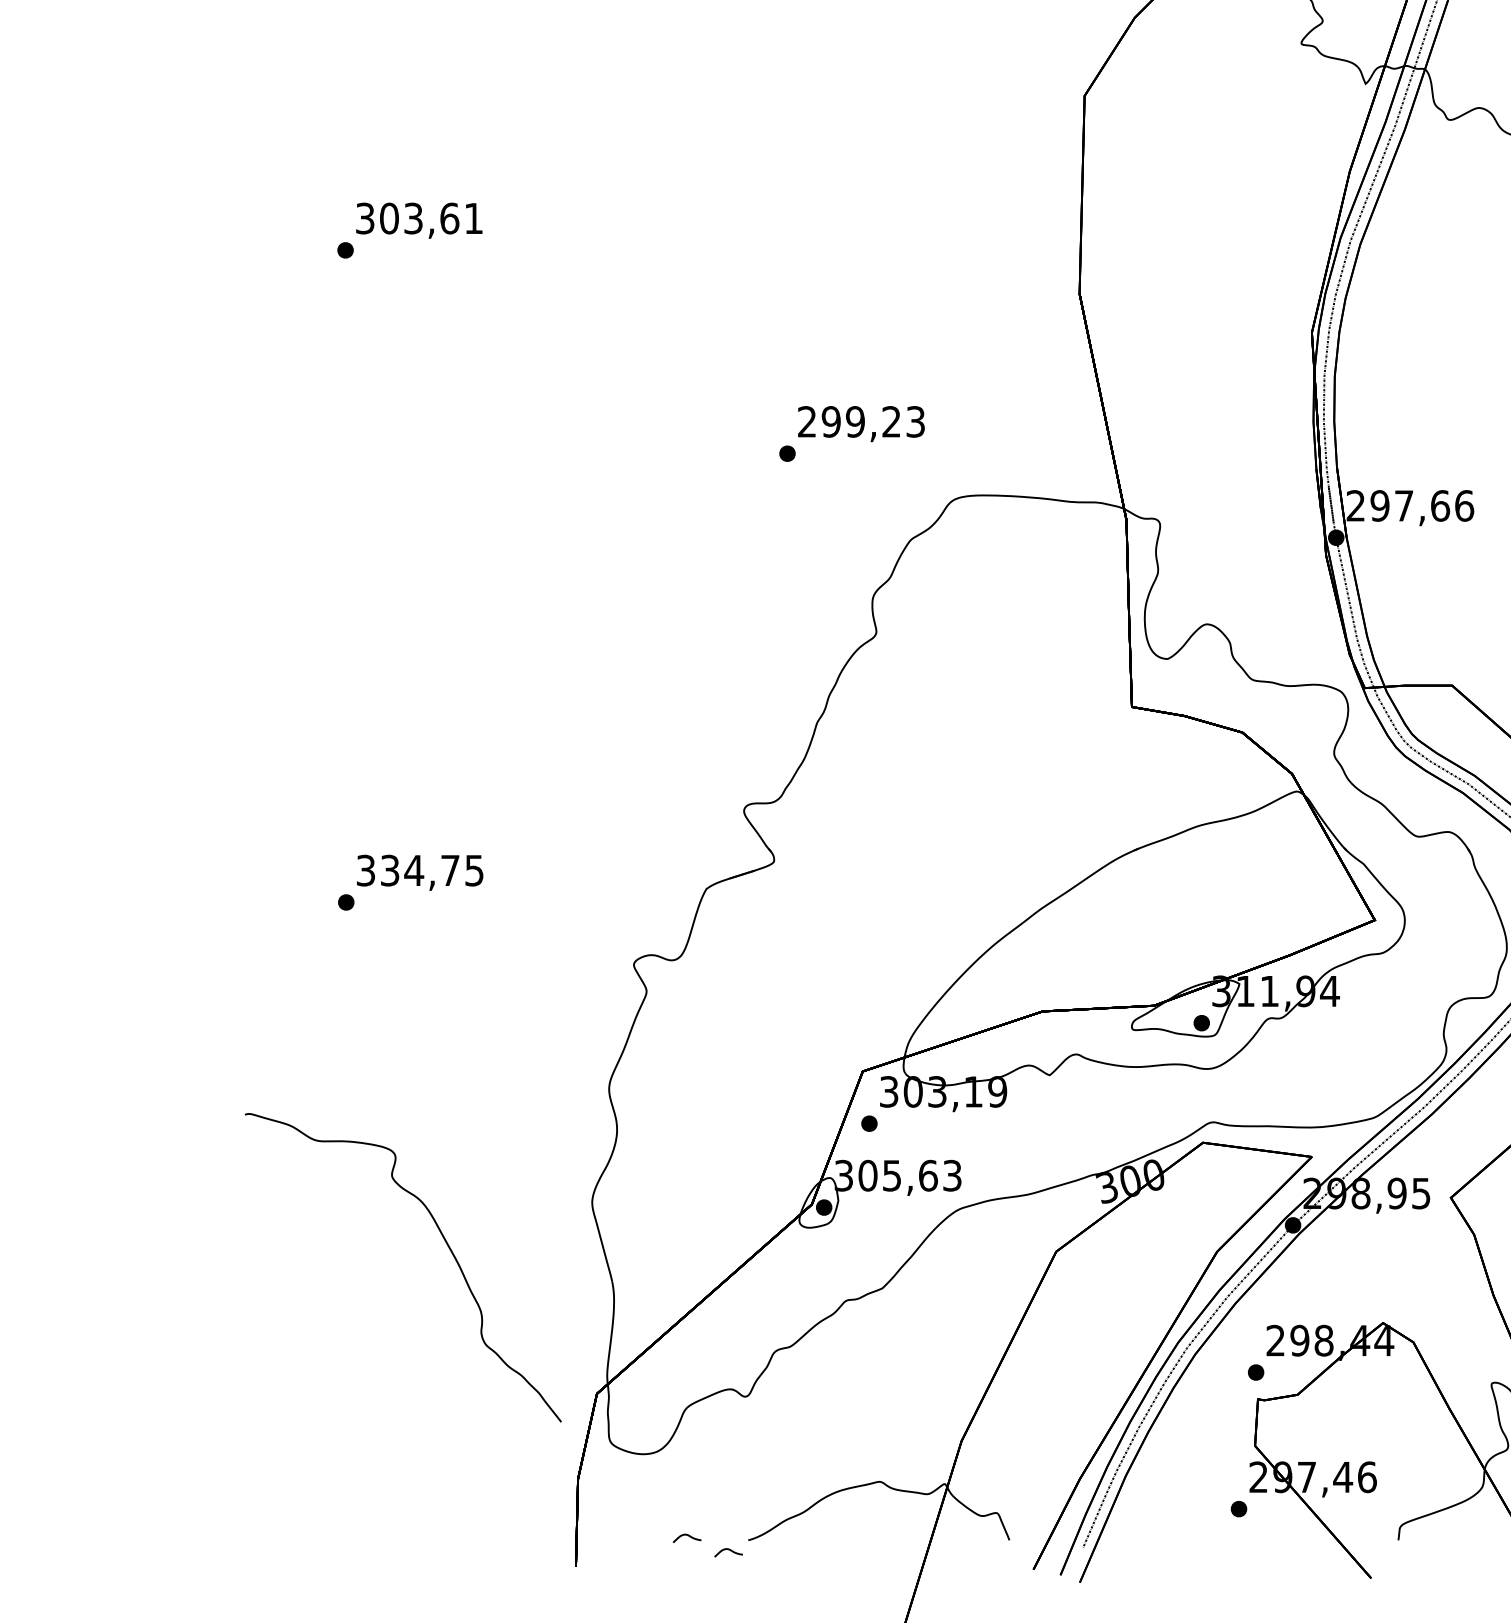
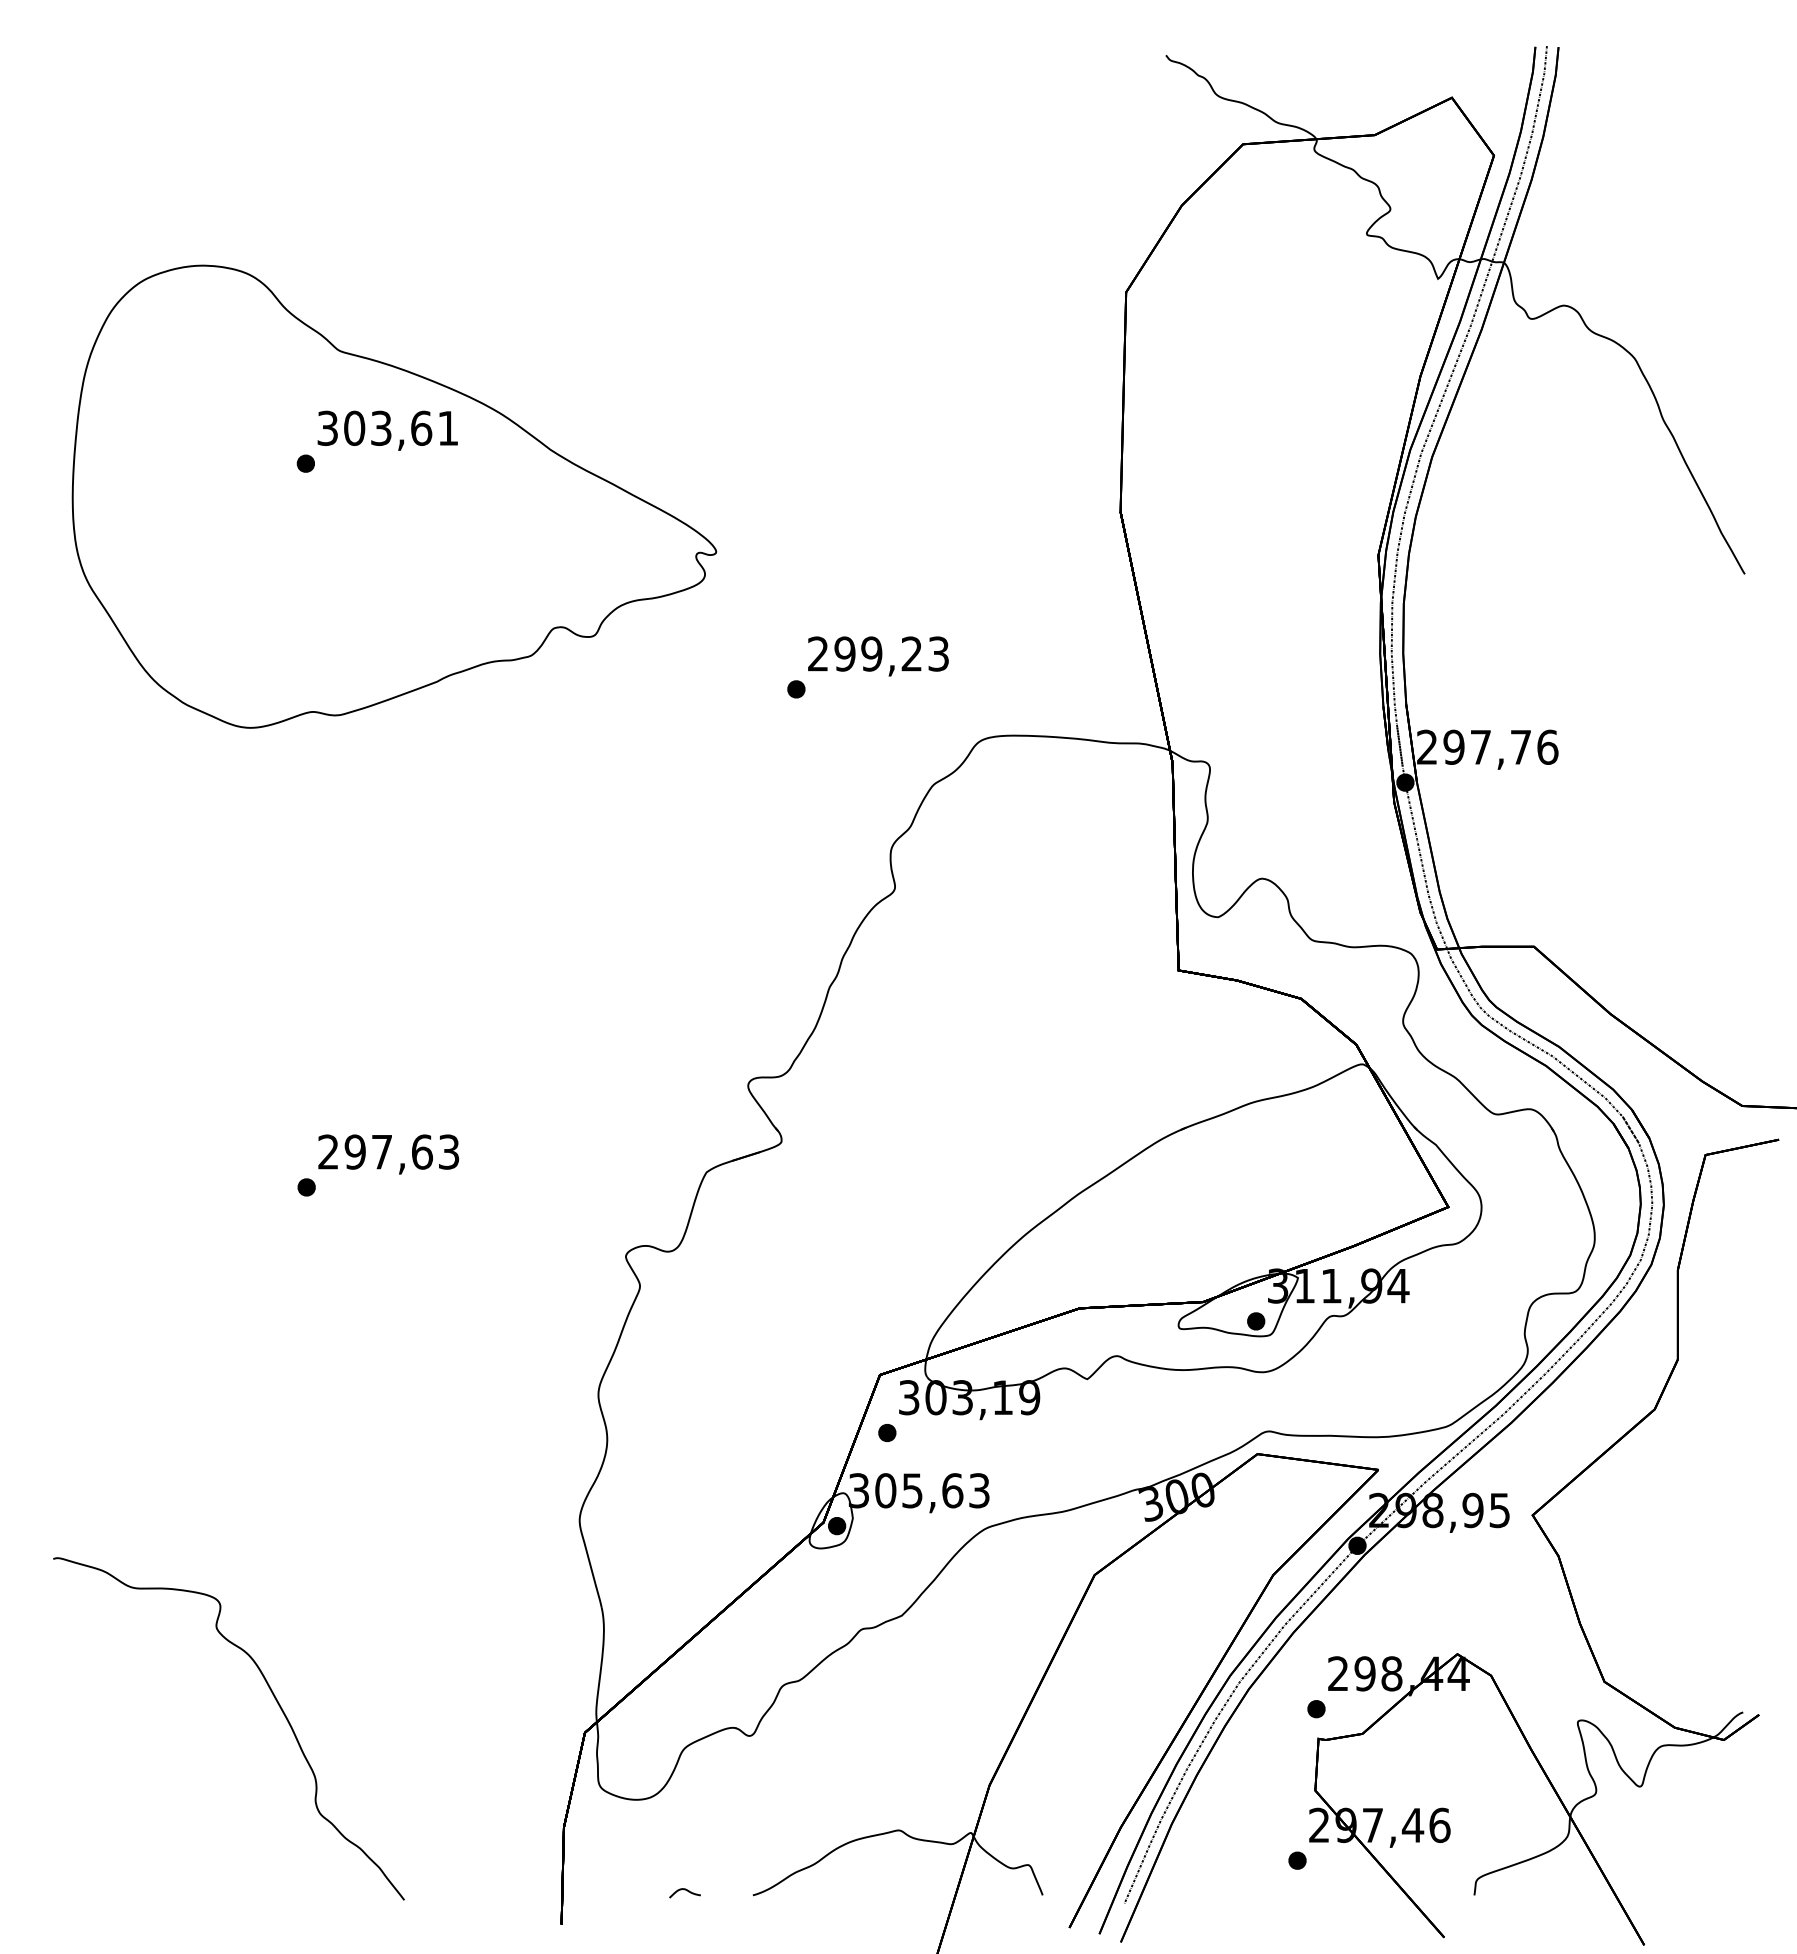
part: (425, 279) -> (394, 496), added
text: (1439, 505) -> (1520, 746), 297,66 -> 297,76
text: (419, 870) -> (388, 1151), 334,75 -> 297,63
curve: (446, 1244) -> (276, 1702), moved
curve: (728, 1550) -> (730, 1906), removed

